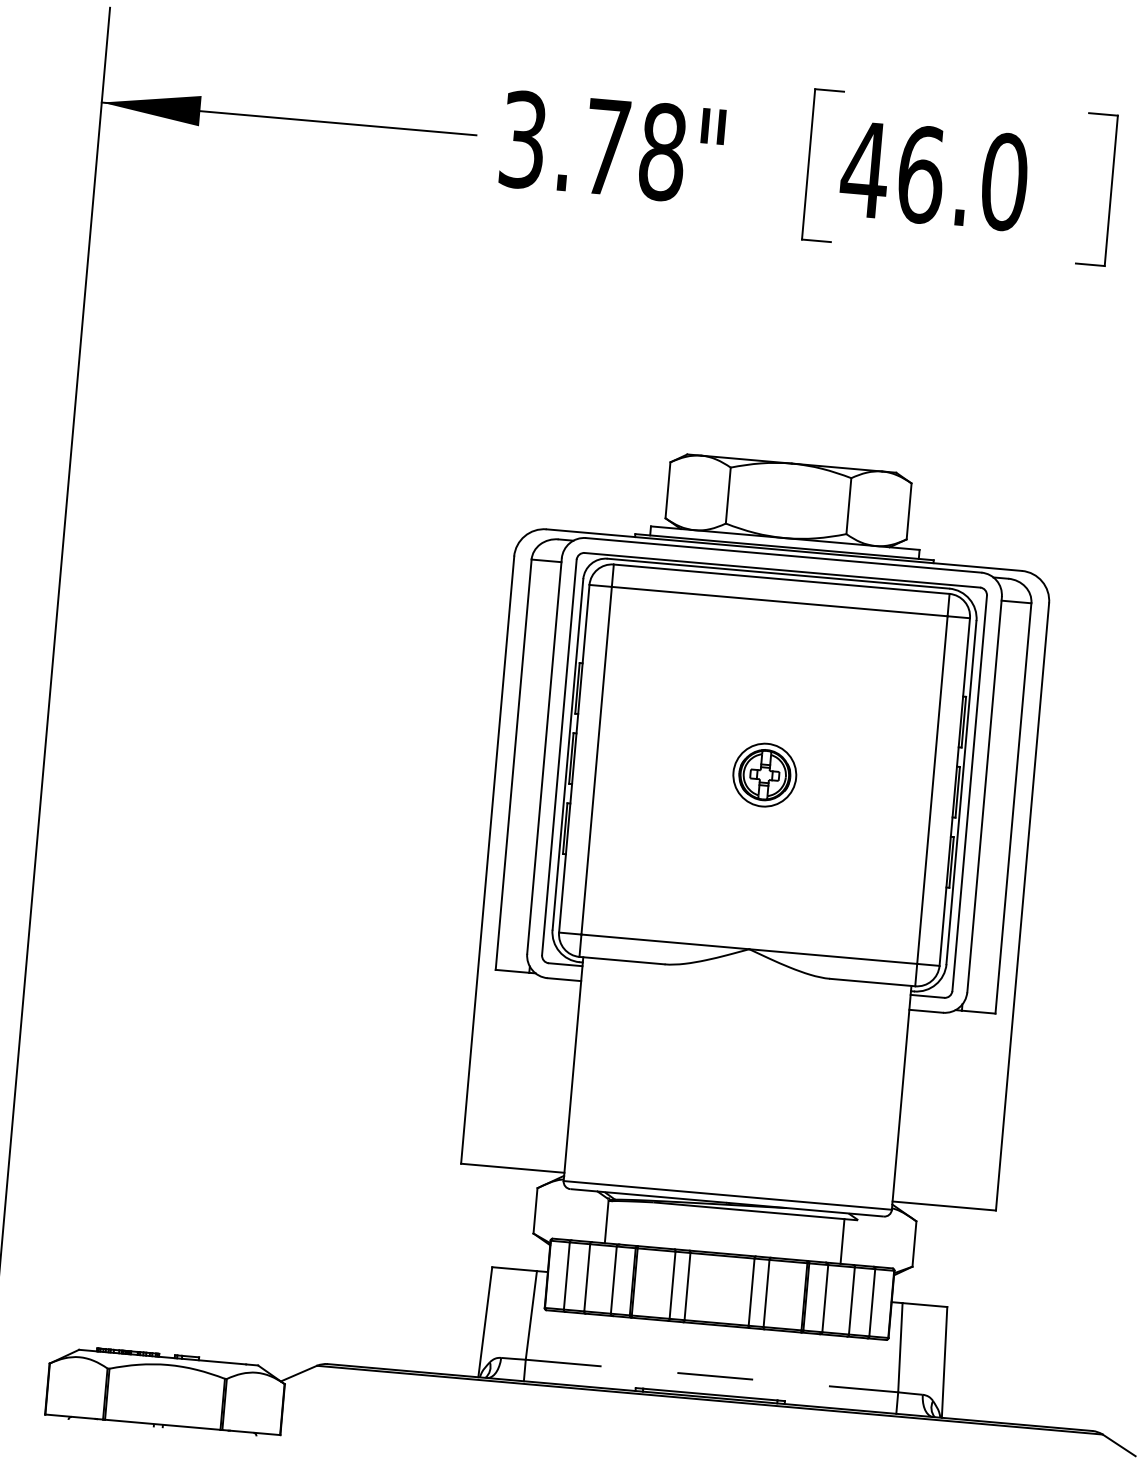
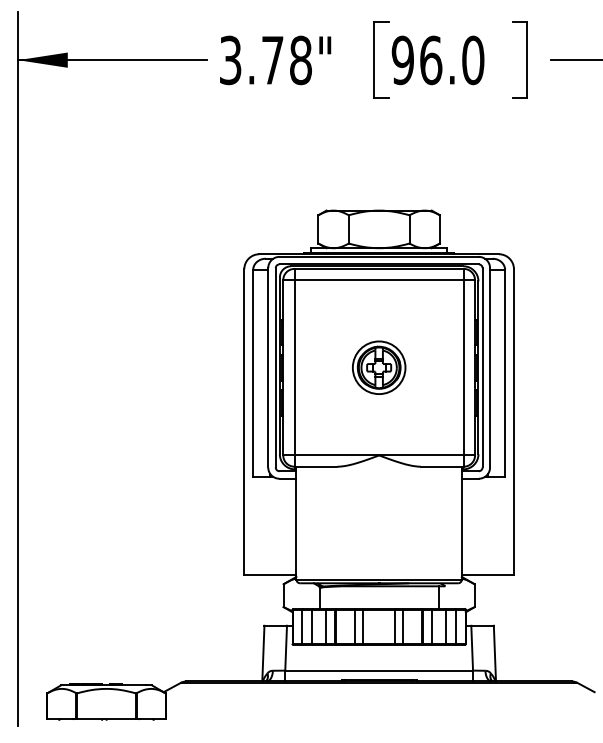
text: (864, 169) -> (402, 60), 46.0 -> 96.0
part: (765, 774) -> (379, 367), size x1.67
line: (712, 1375) -> (379, 670), dashed -> solid

